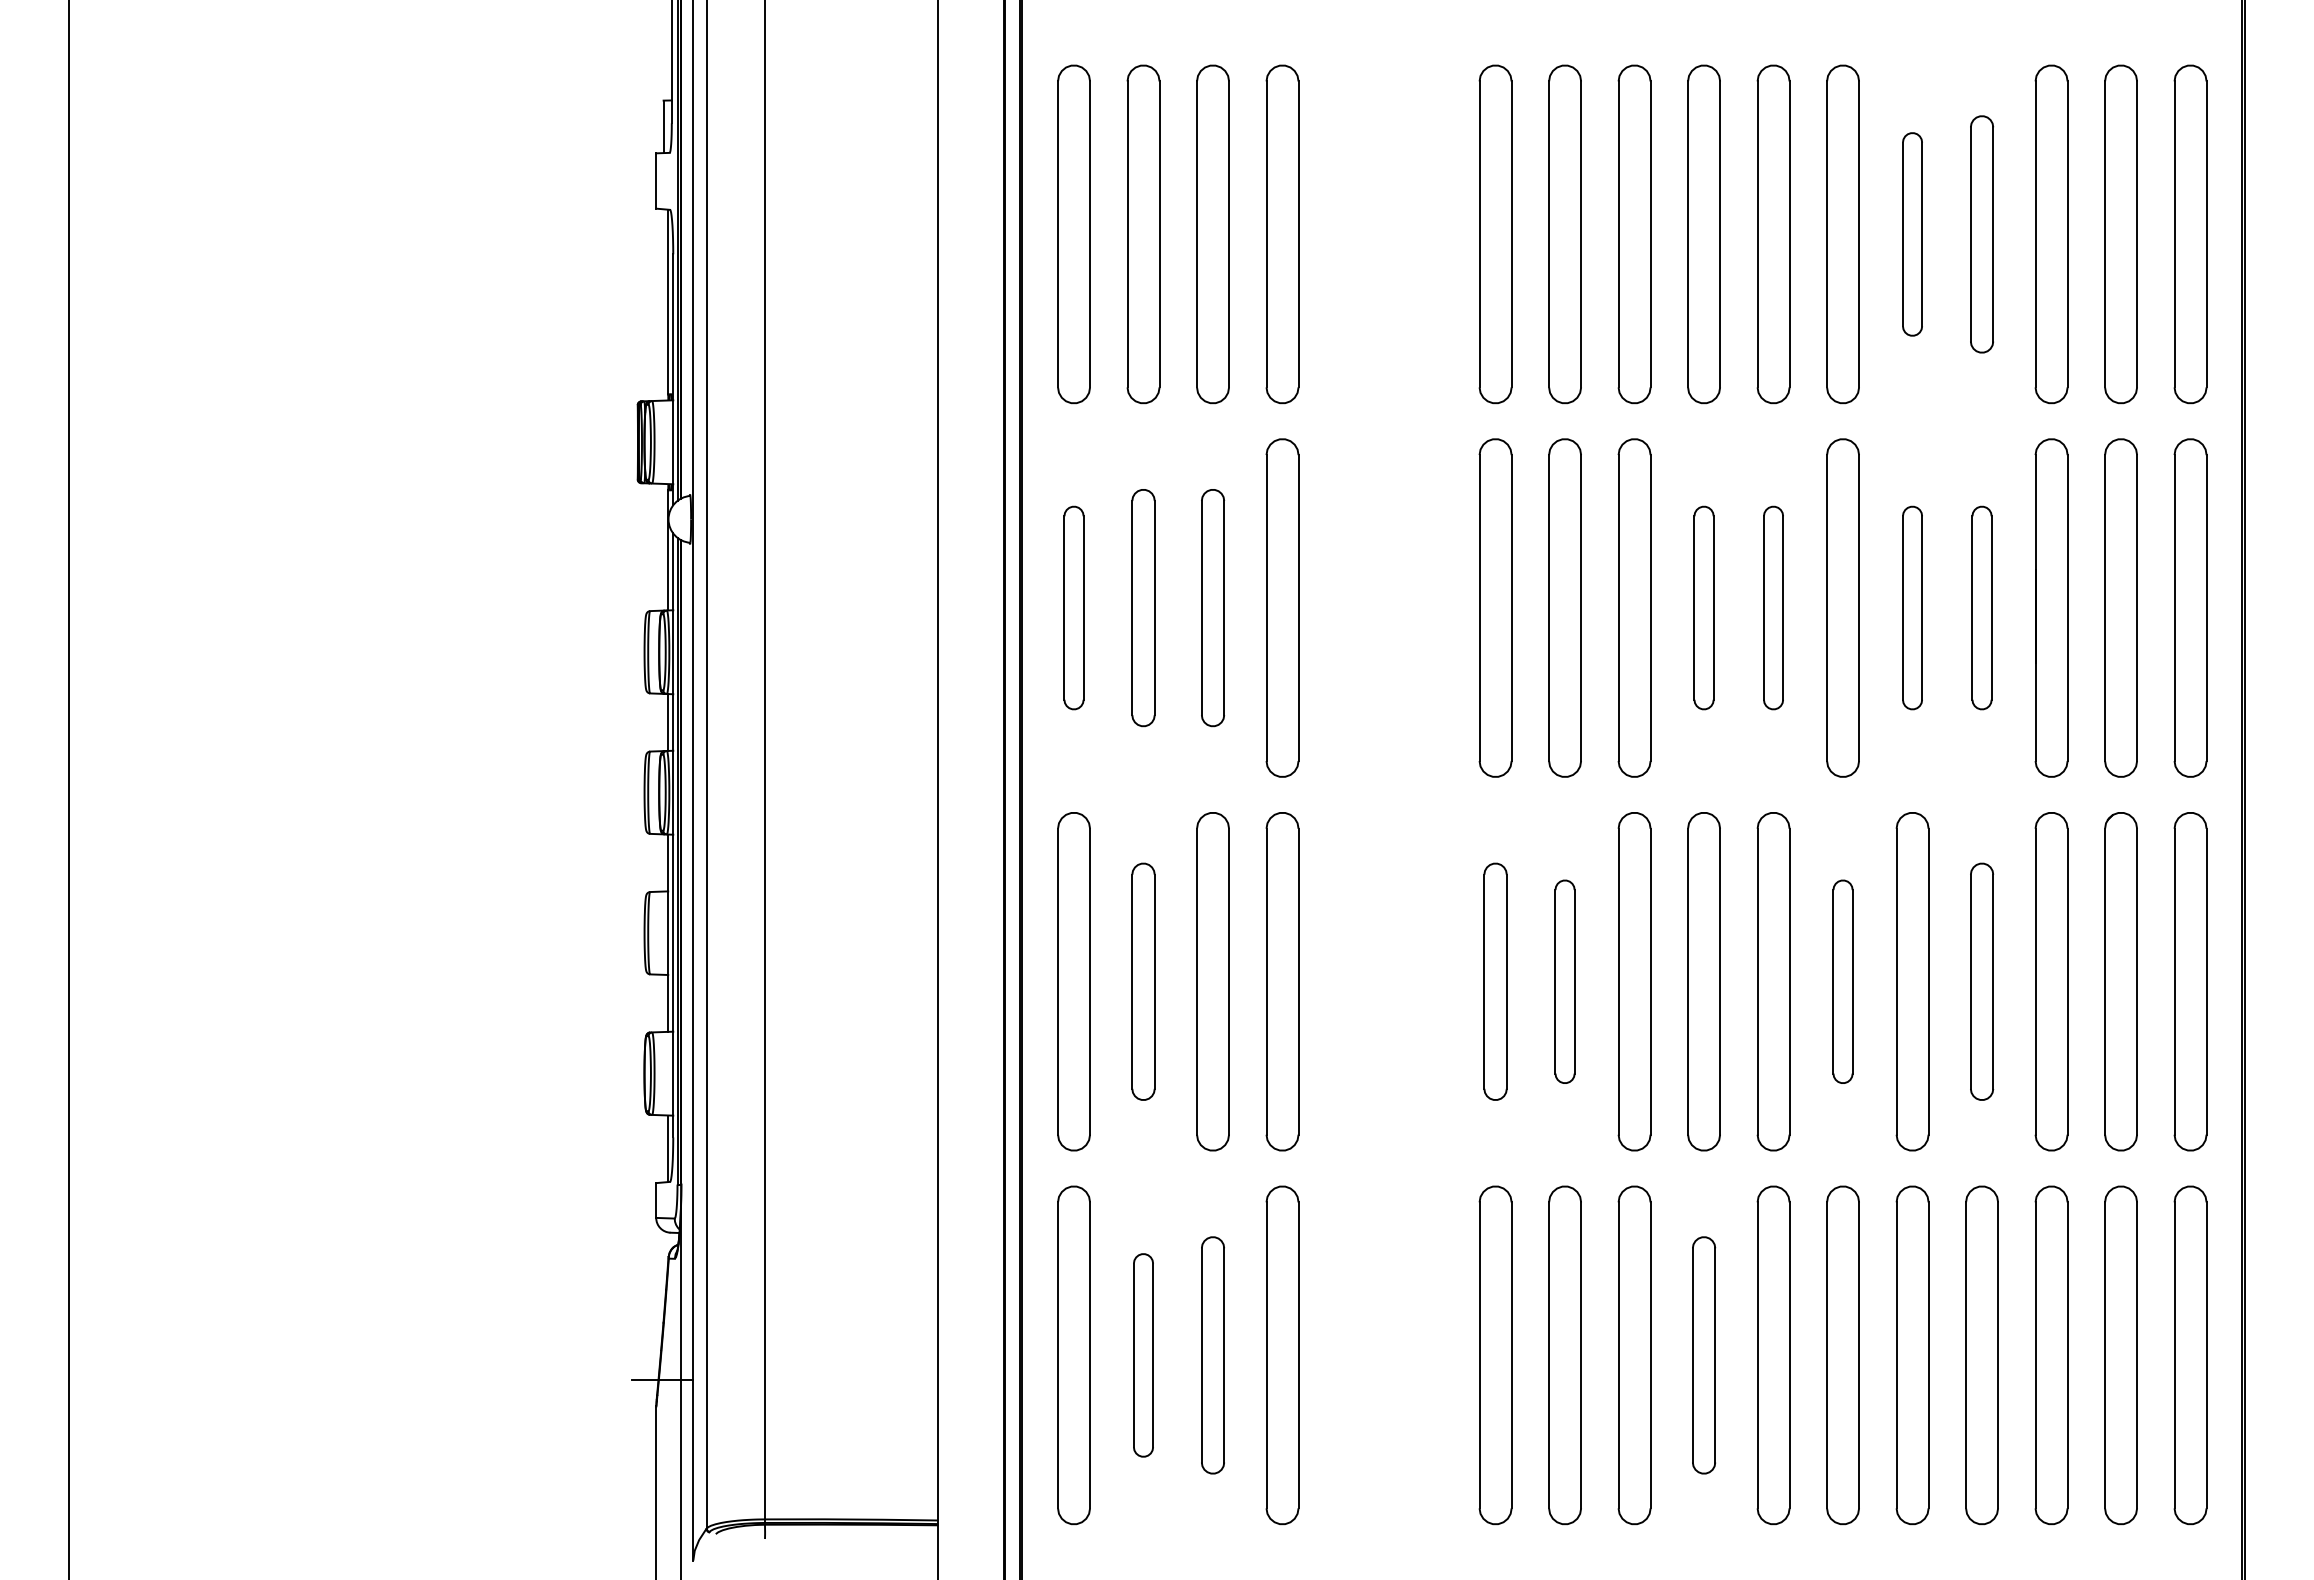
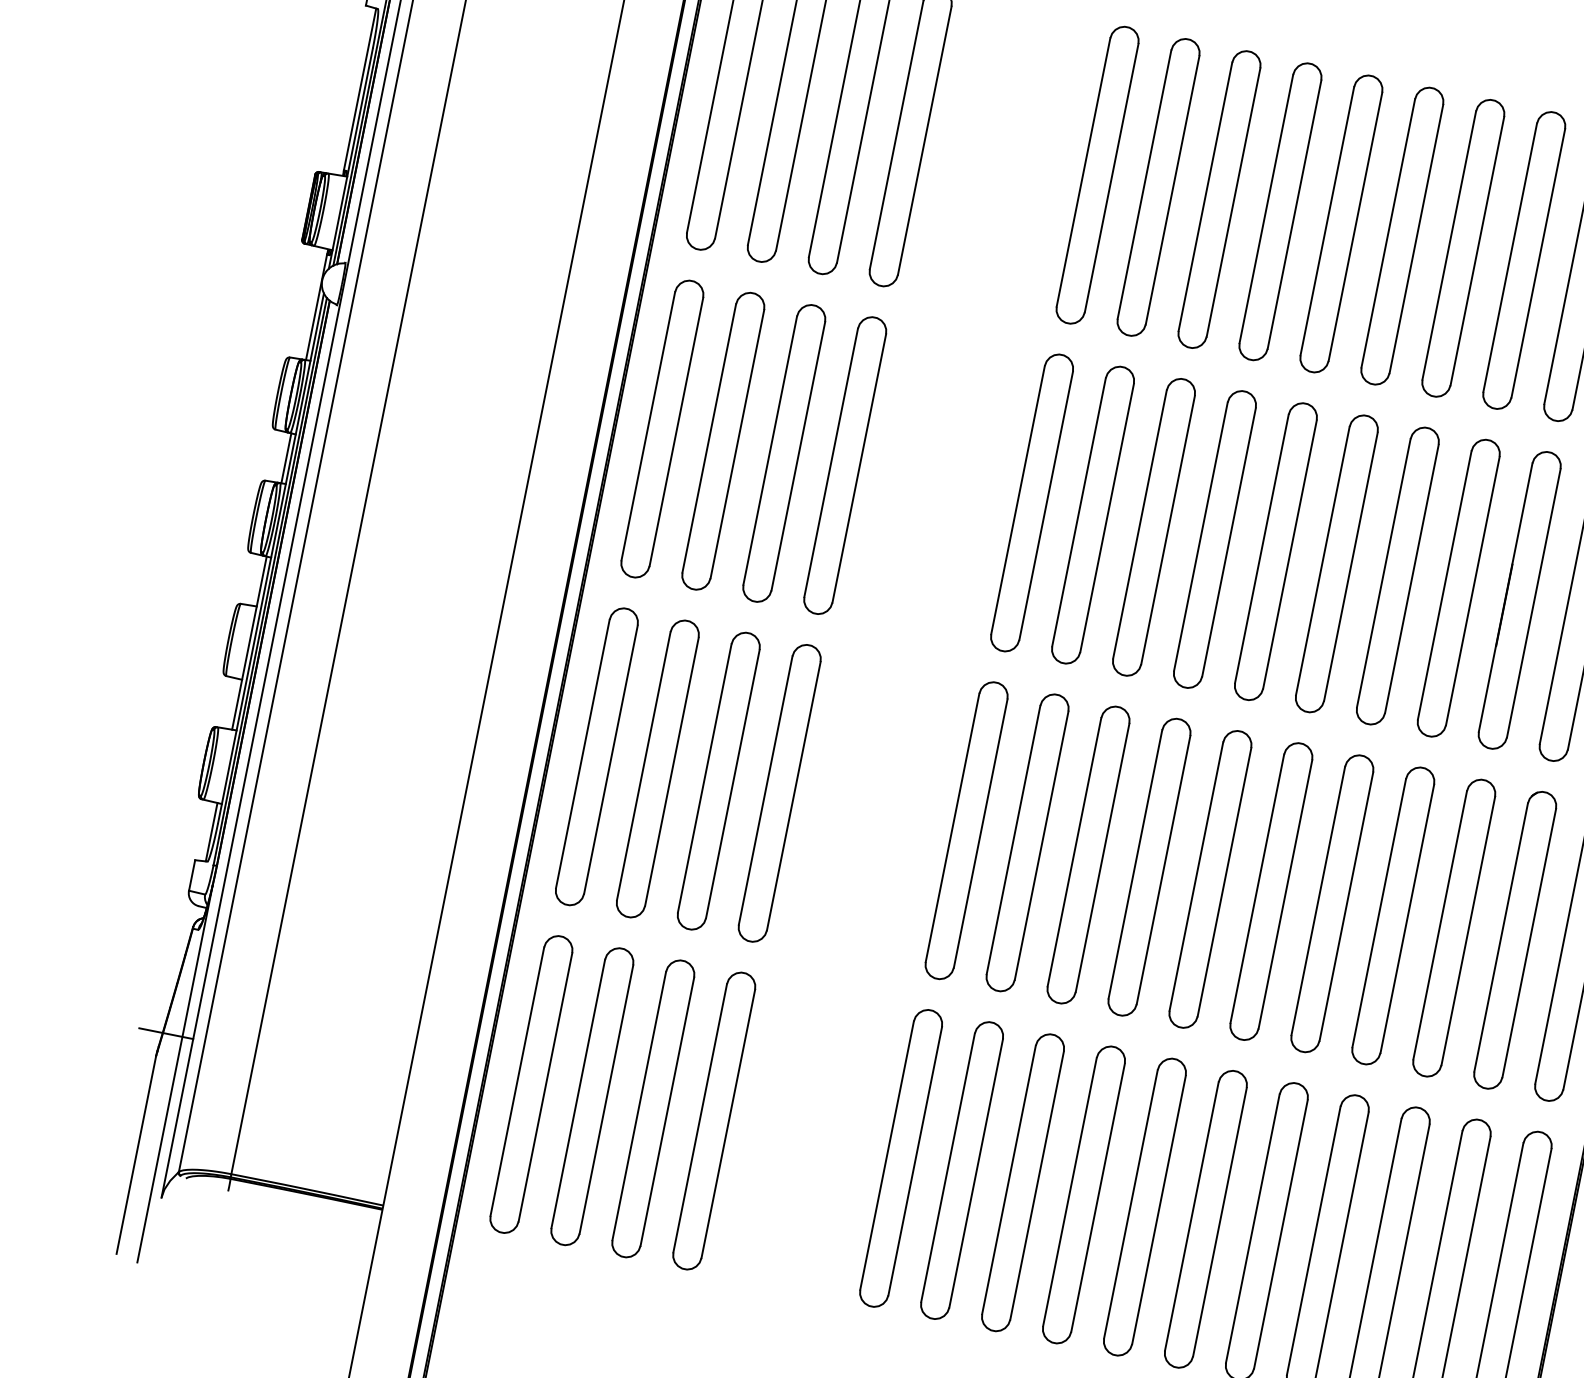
part: (1912, 234) -> (1463, 248), size x1.67
part: (1981, 234) -> (1523, 260), size x1.43
part: (1073, 607) -> (661, 428), size x1.67
part: (1143, 607) -> (723, 440), size x1.43
part: (1212, 607) -> (783, 452), size x1.43
part: (1703, 607) -> (1214, 538), size x1.67
part: (1773, 607) -> (1275, 551), size x1.67
part: (1912, 607) -> (1397, 575), size x1.67
part: (1981, 607) -> (1458, 587), size x1.67
part: (1143, 981) -> (657, 768), size x1.43
part: (1495, 981) -> (966, 830), size x1.43
part: (1564, 981) -> (1027, 842), size x1.67
part: (1842, 981) -> (1270, 891), size x1.67
part: (1981, 981) -> (1392, 915), size x1.43
part: (1143, 1355) -> (592, 1096), size x1.67
part: (1212, 1355) -> (652, 1108), size x1.43
part: (1703, 1355) -> (1083, 1194), size x1.43

